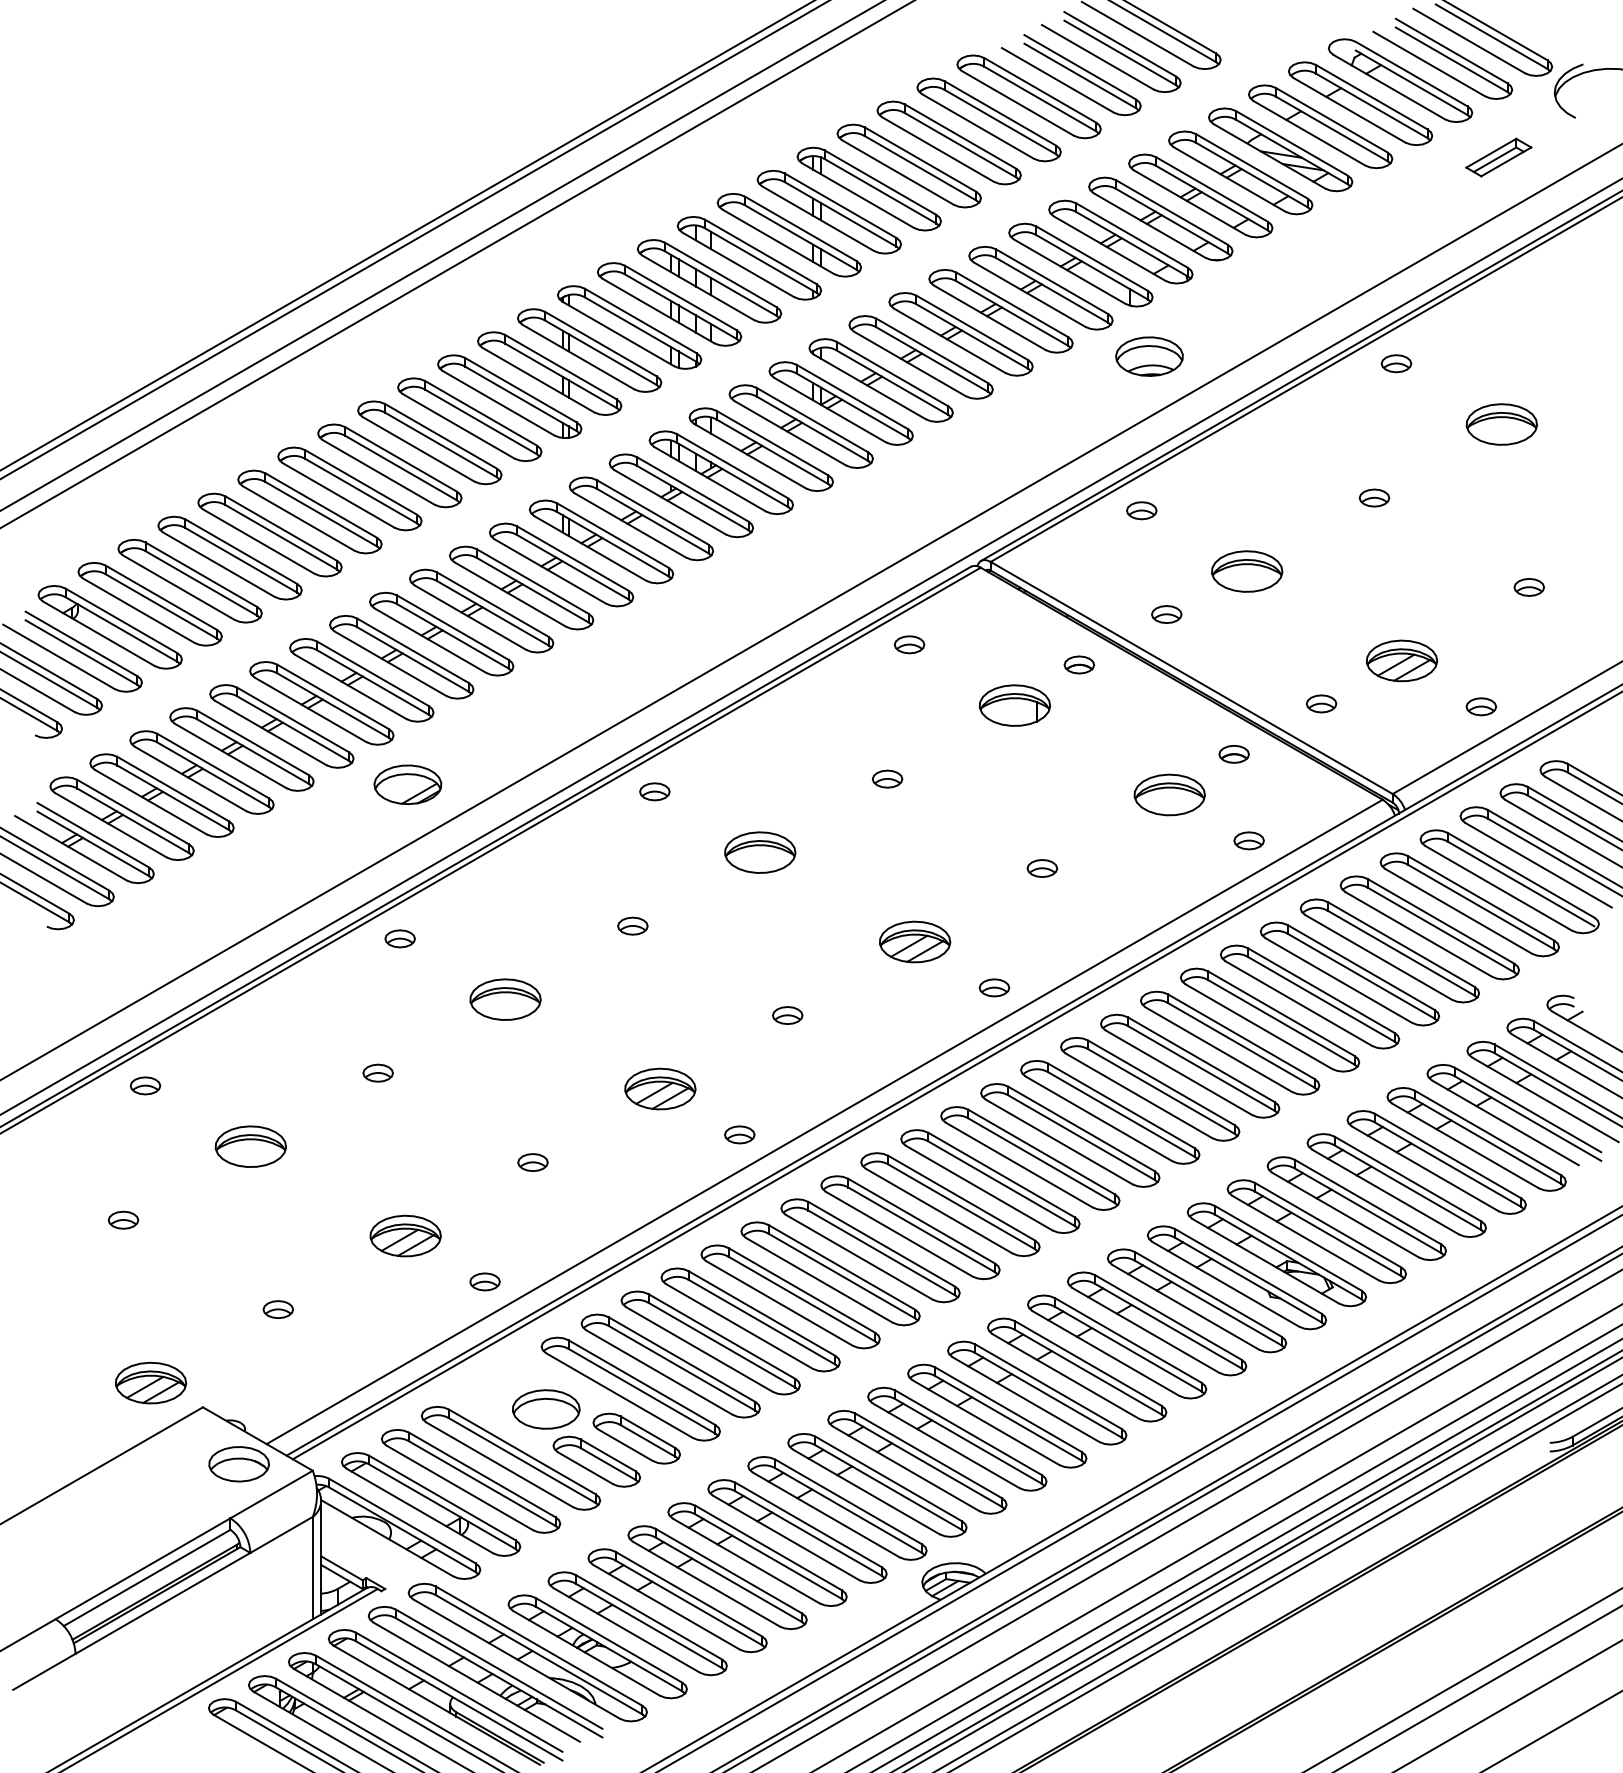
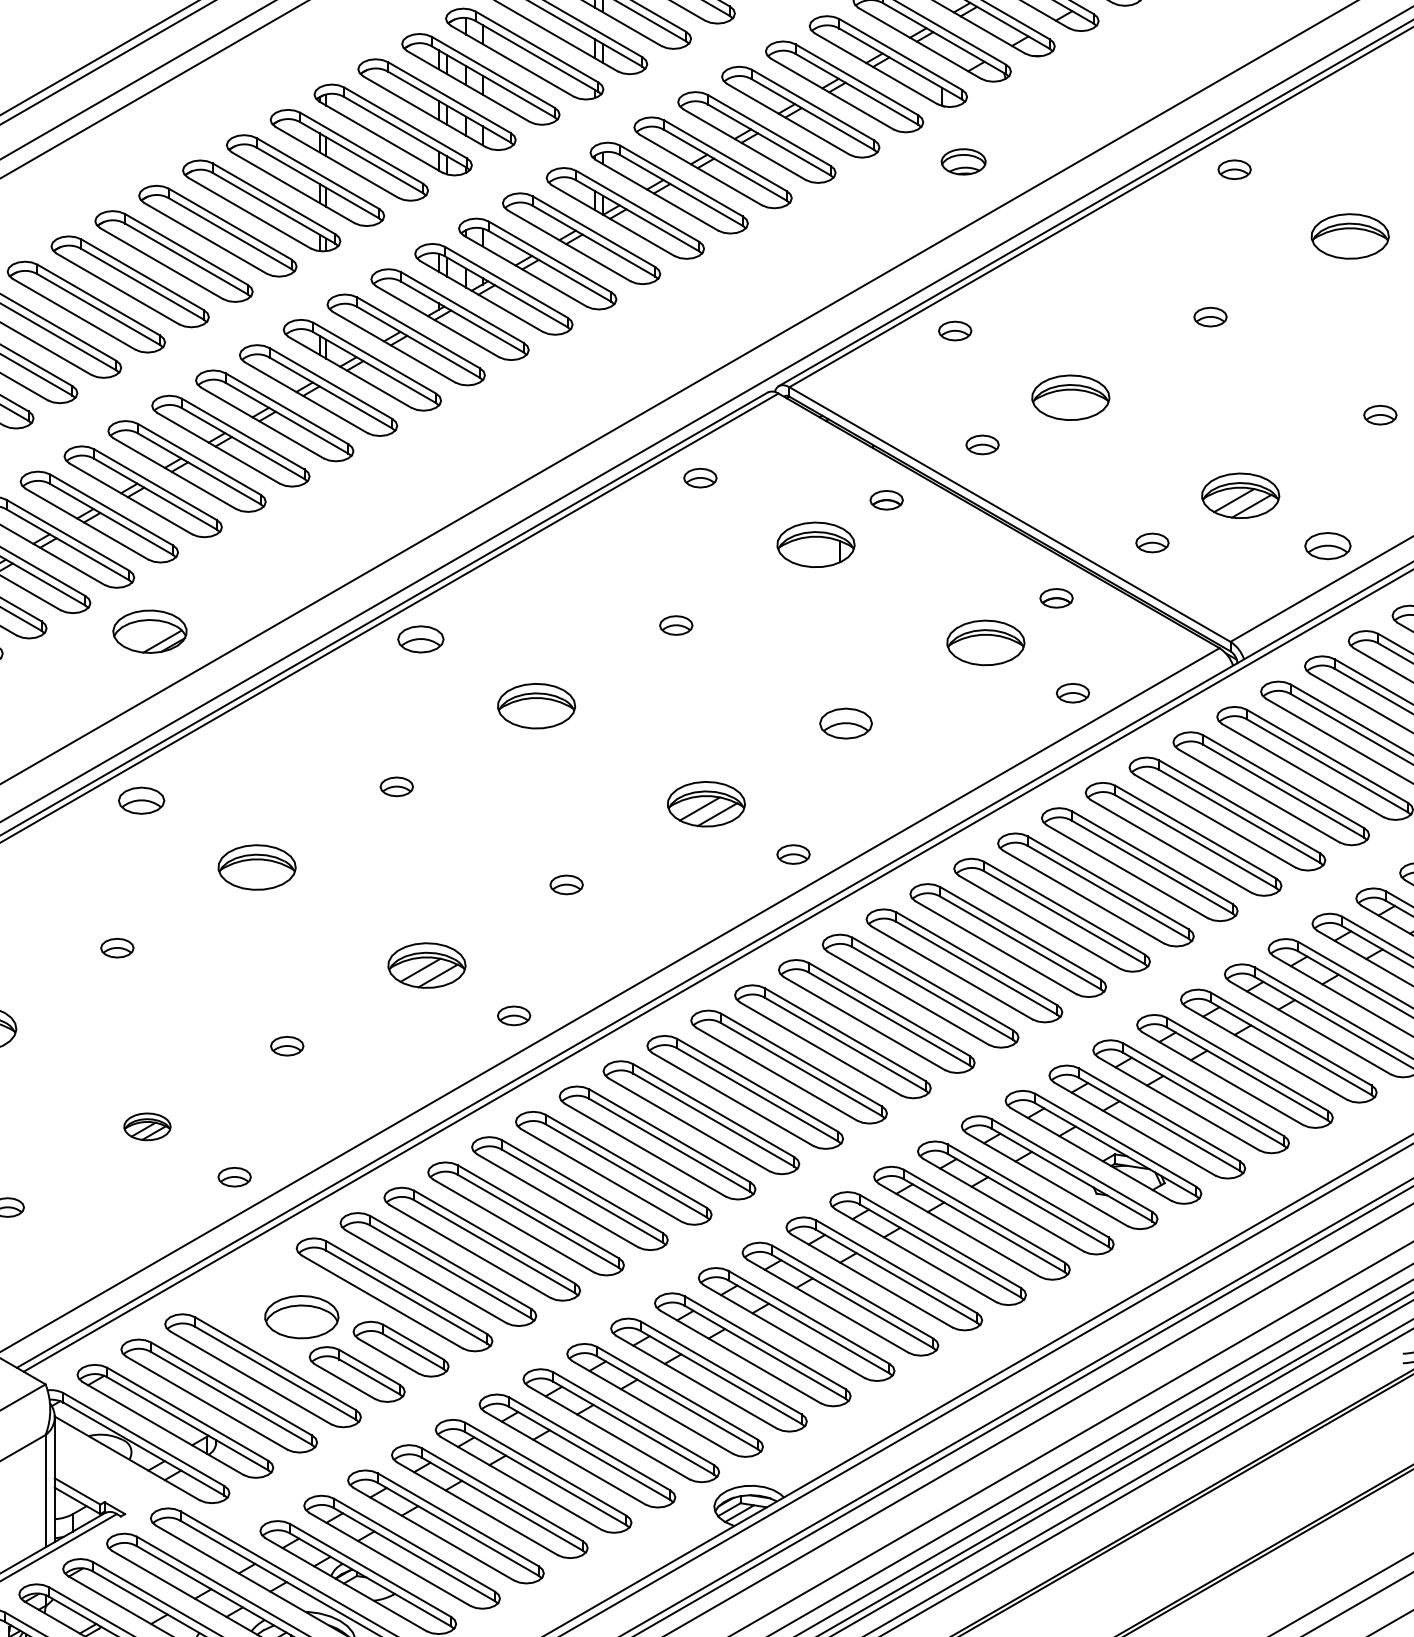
part: (1149, 356) -> (963, 161), size x0.6
part: (1480, 706) -> (1326, 545), size x1.4
part: (654, 791) -> (420, 639), size x1.4
part: (1042, 868) -> (846, 723), size x1.6
part: (399, 938) -> (140, 800), size x1.4
part: (405, 1235) -> (147, 1126), size x0.6

